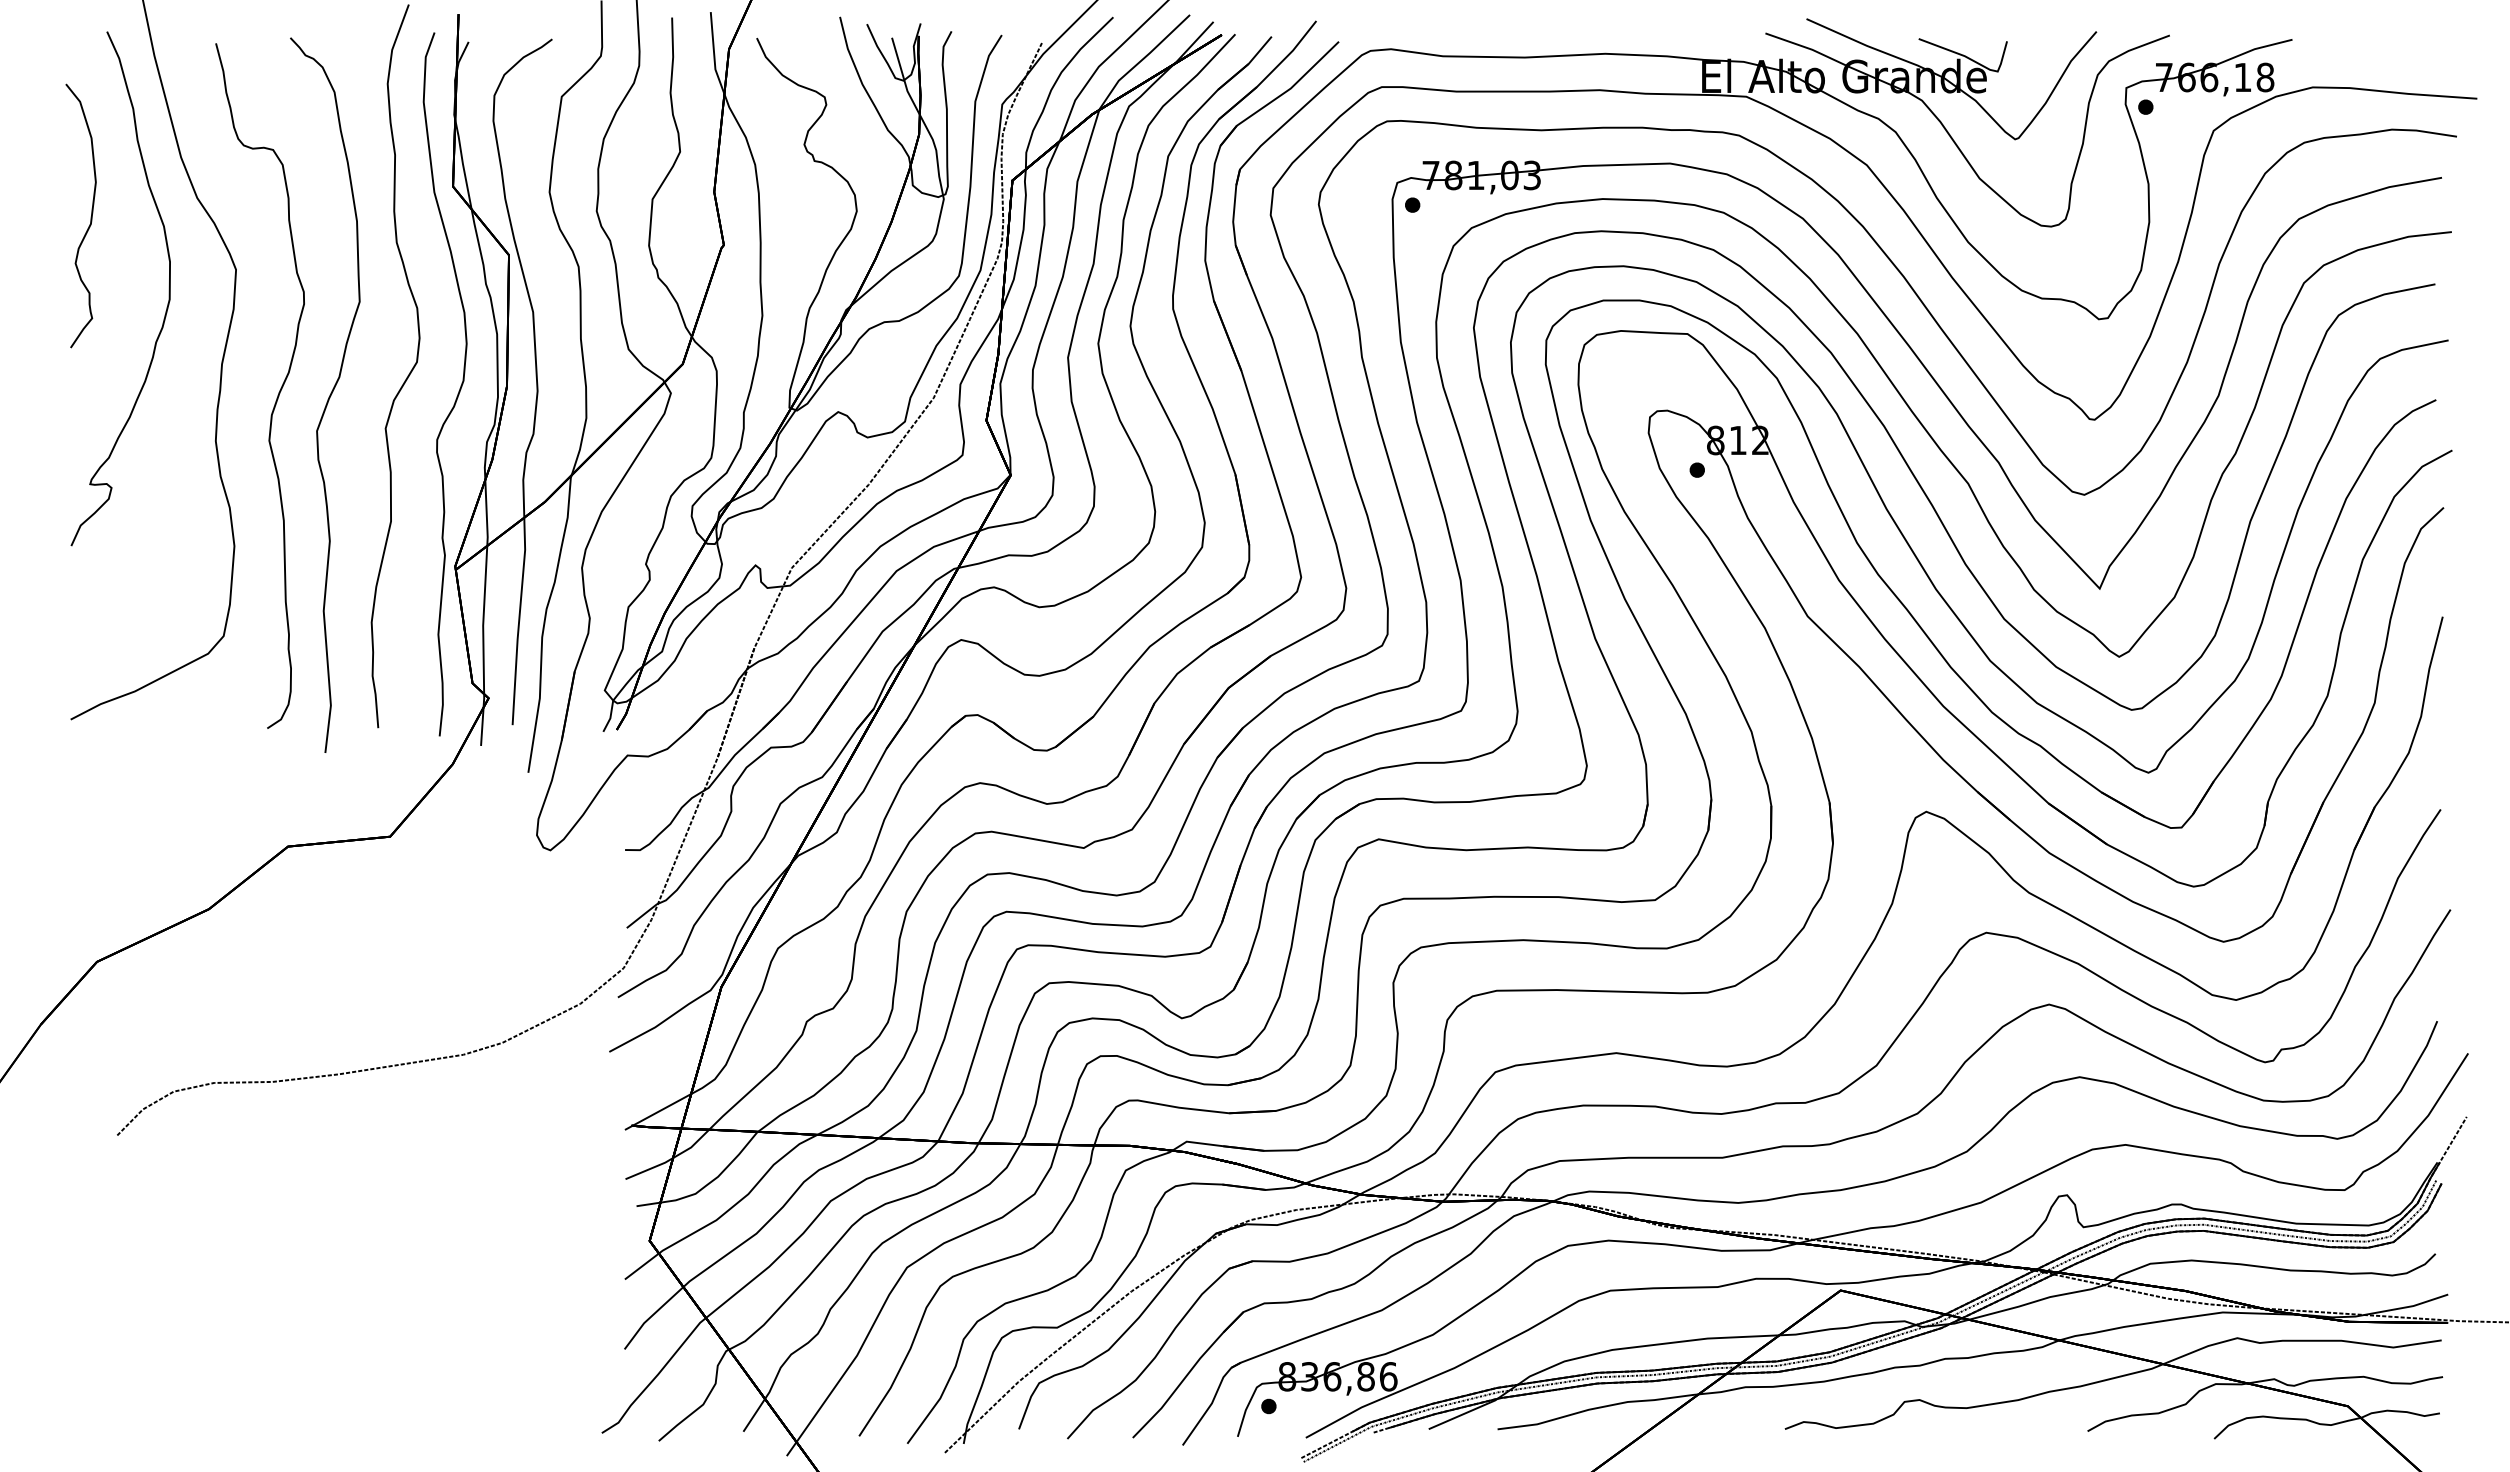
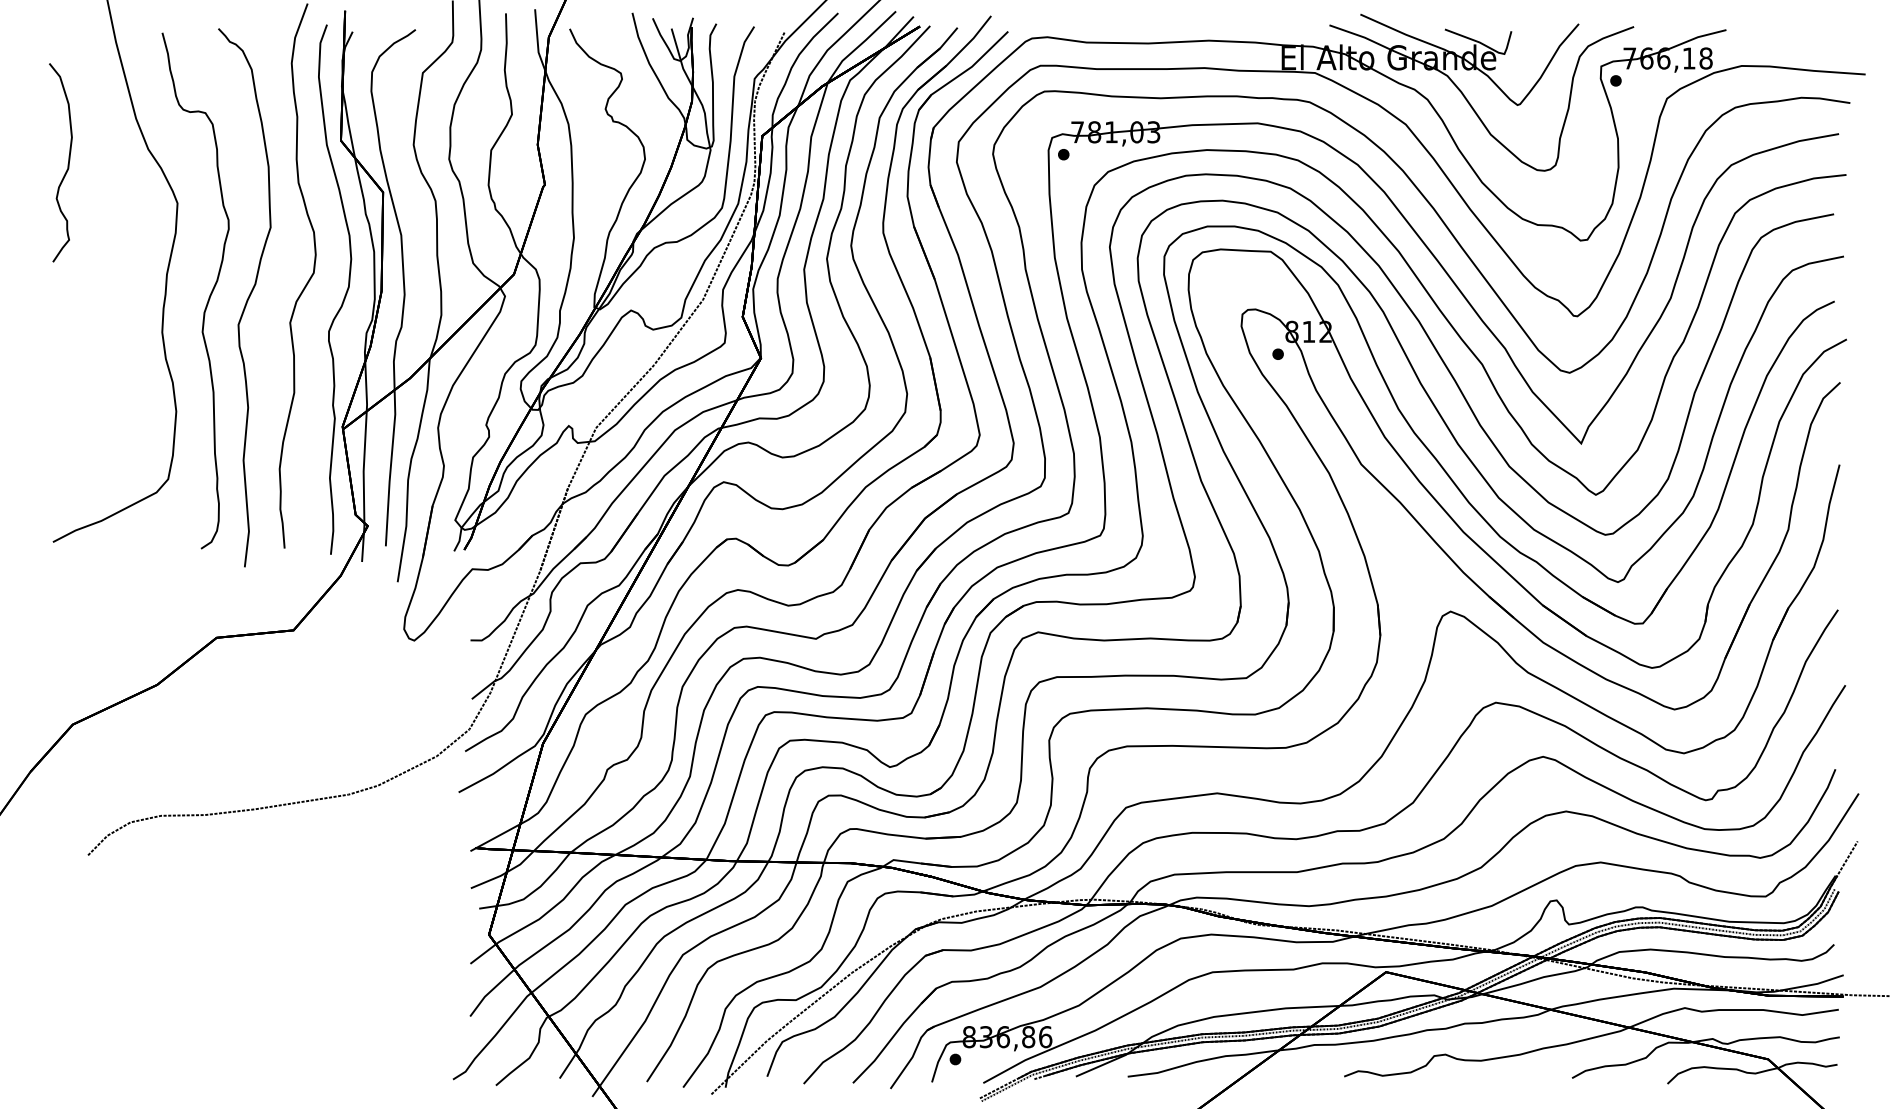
curve: (168, 288) -> (126, 217), removed

